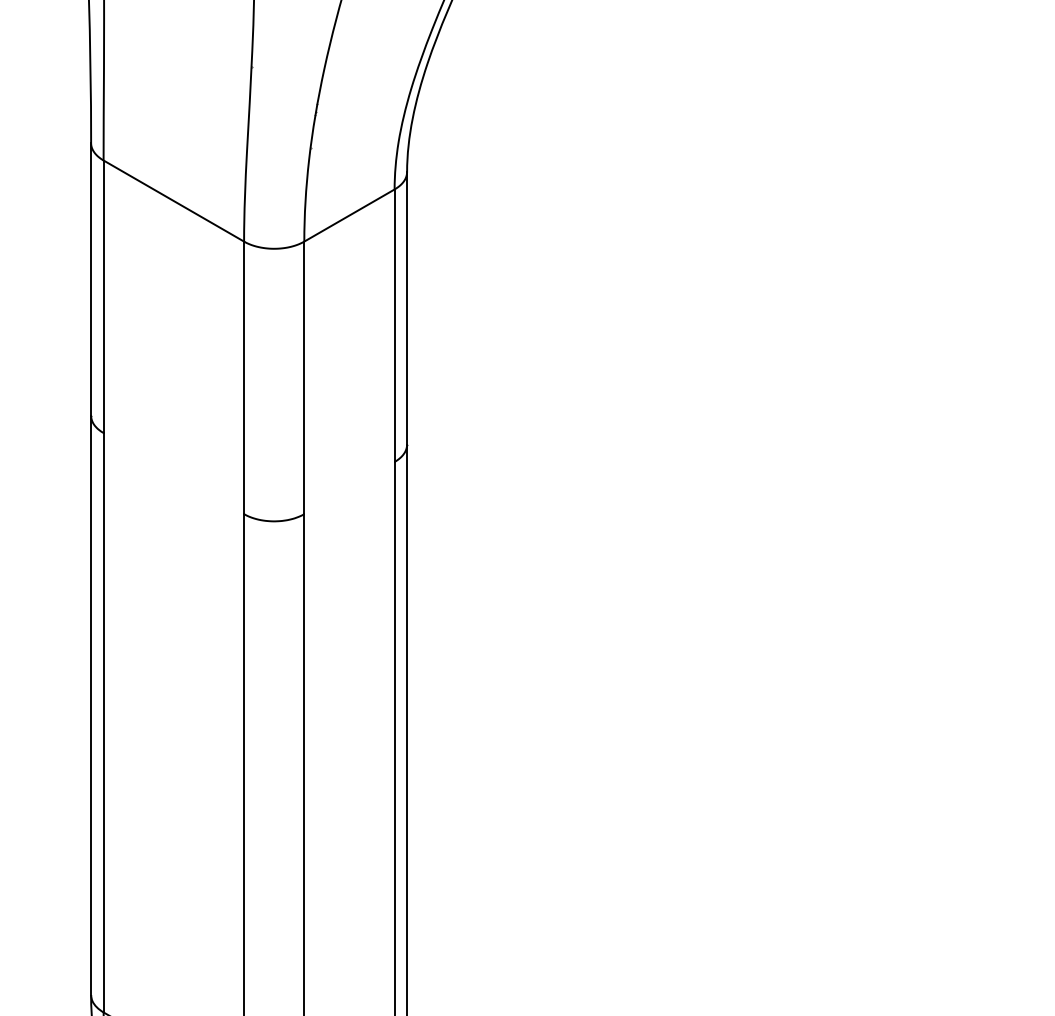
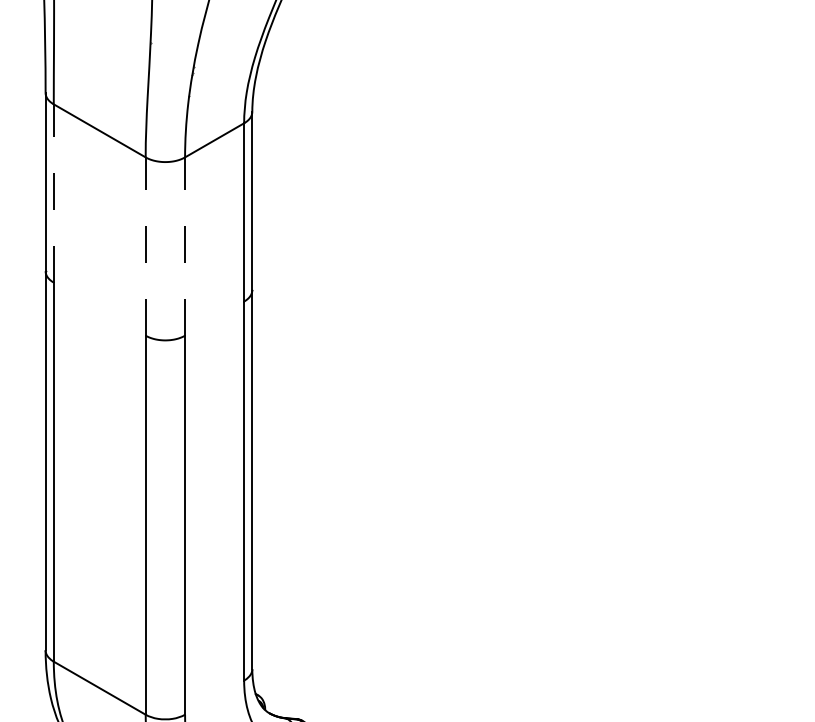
line: (103, 295) -> (53, 192), solid -> dashed
line: (243, 377) -> (145, 246), solid -> dashed
line: (304, 377) -> (185, 246), solid -> dashed

